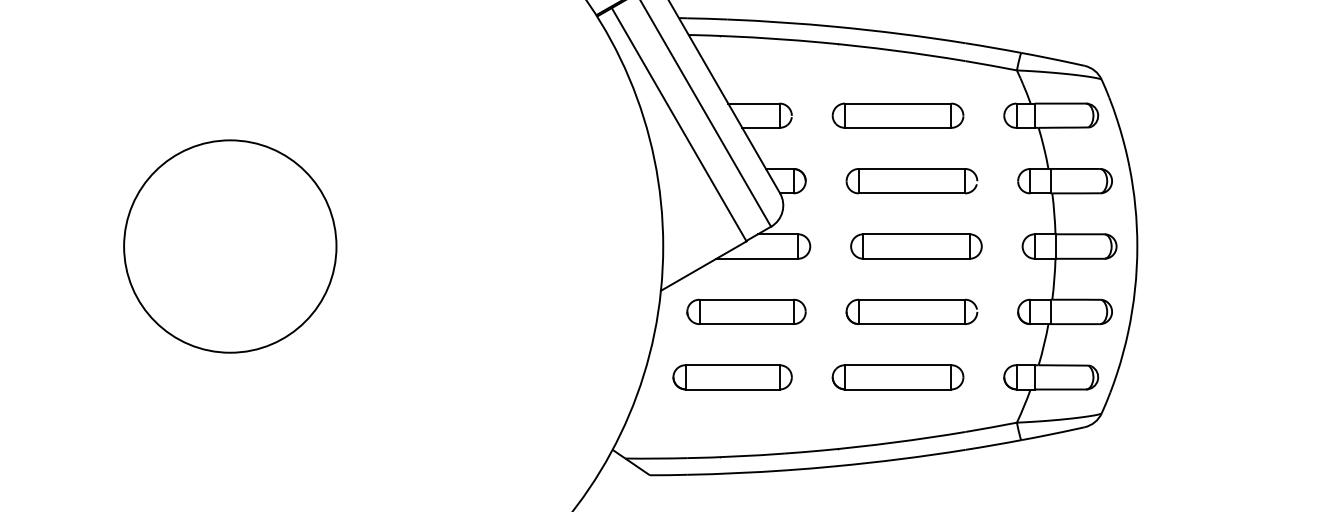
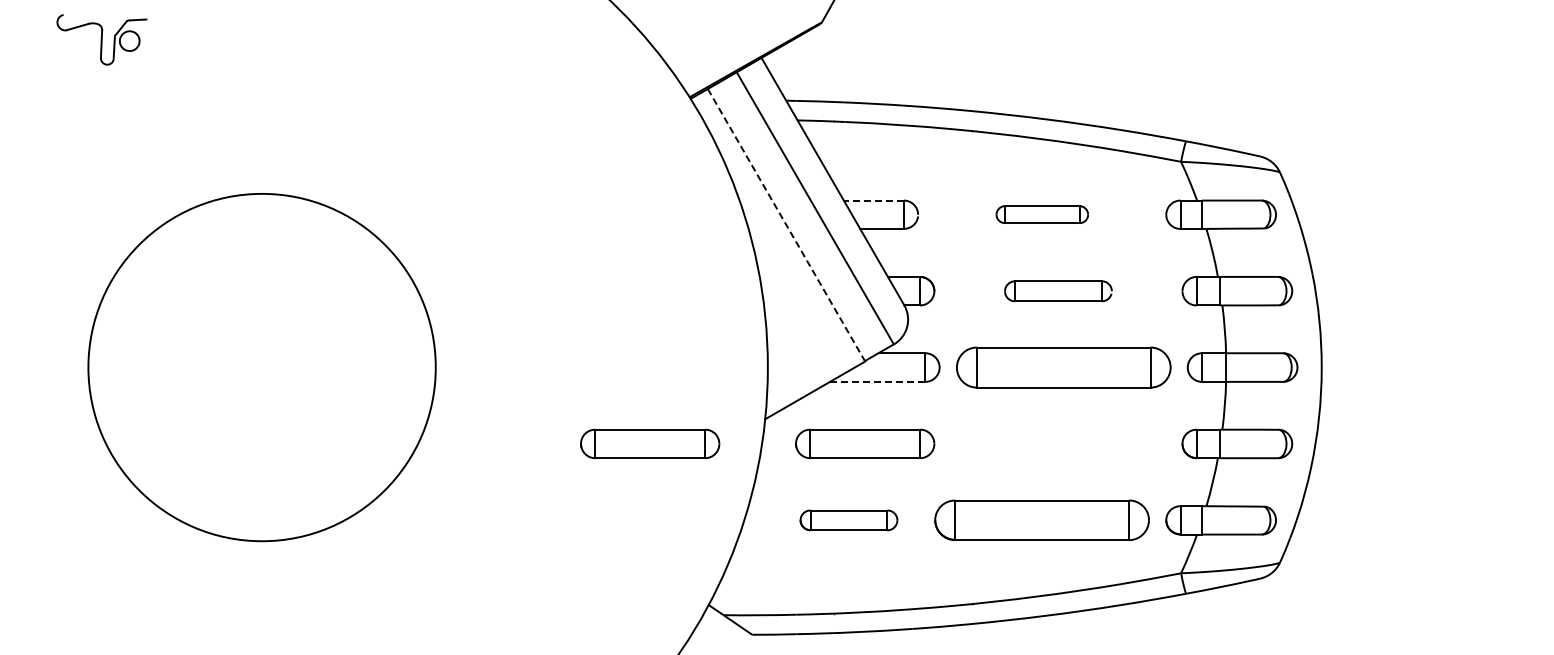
line: (753, 103) -> (873, 200), solid -> dashed
part: (898, 115) -> (1042, 214), size x0.6
line: (679, 124) -> (786, 225), solid -> dashed
part: (912, 181) -> (1058, 291), size x0.7
circle: (230, 246) -> (262, 367), size x1.4
part: (916, 246) -> (1063, 367), size x1.4
line: (757, 258) -> (877, 381), solid -> dashed
part: (562, 311) -> (650, 443), added
part: (912, 311) -> (1058, 443), removed
part: (732, 377) -> (848, 520), size x0.7
part: (898, 377) -> (1042, 520), size x1.4

